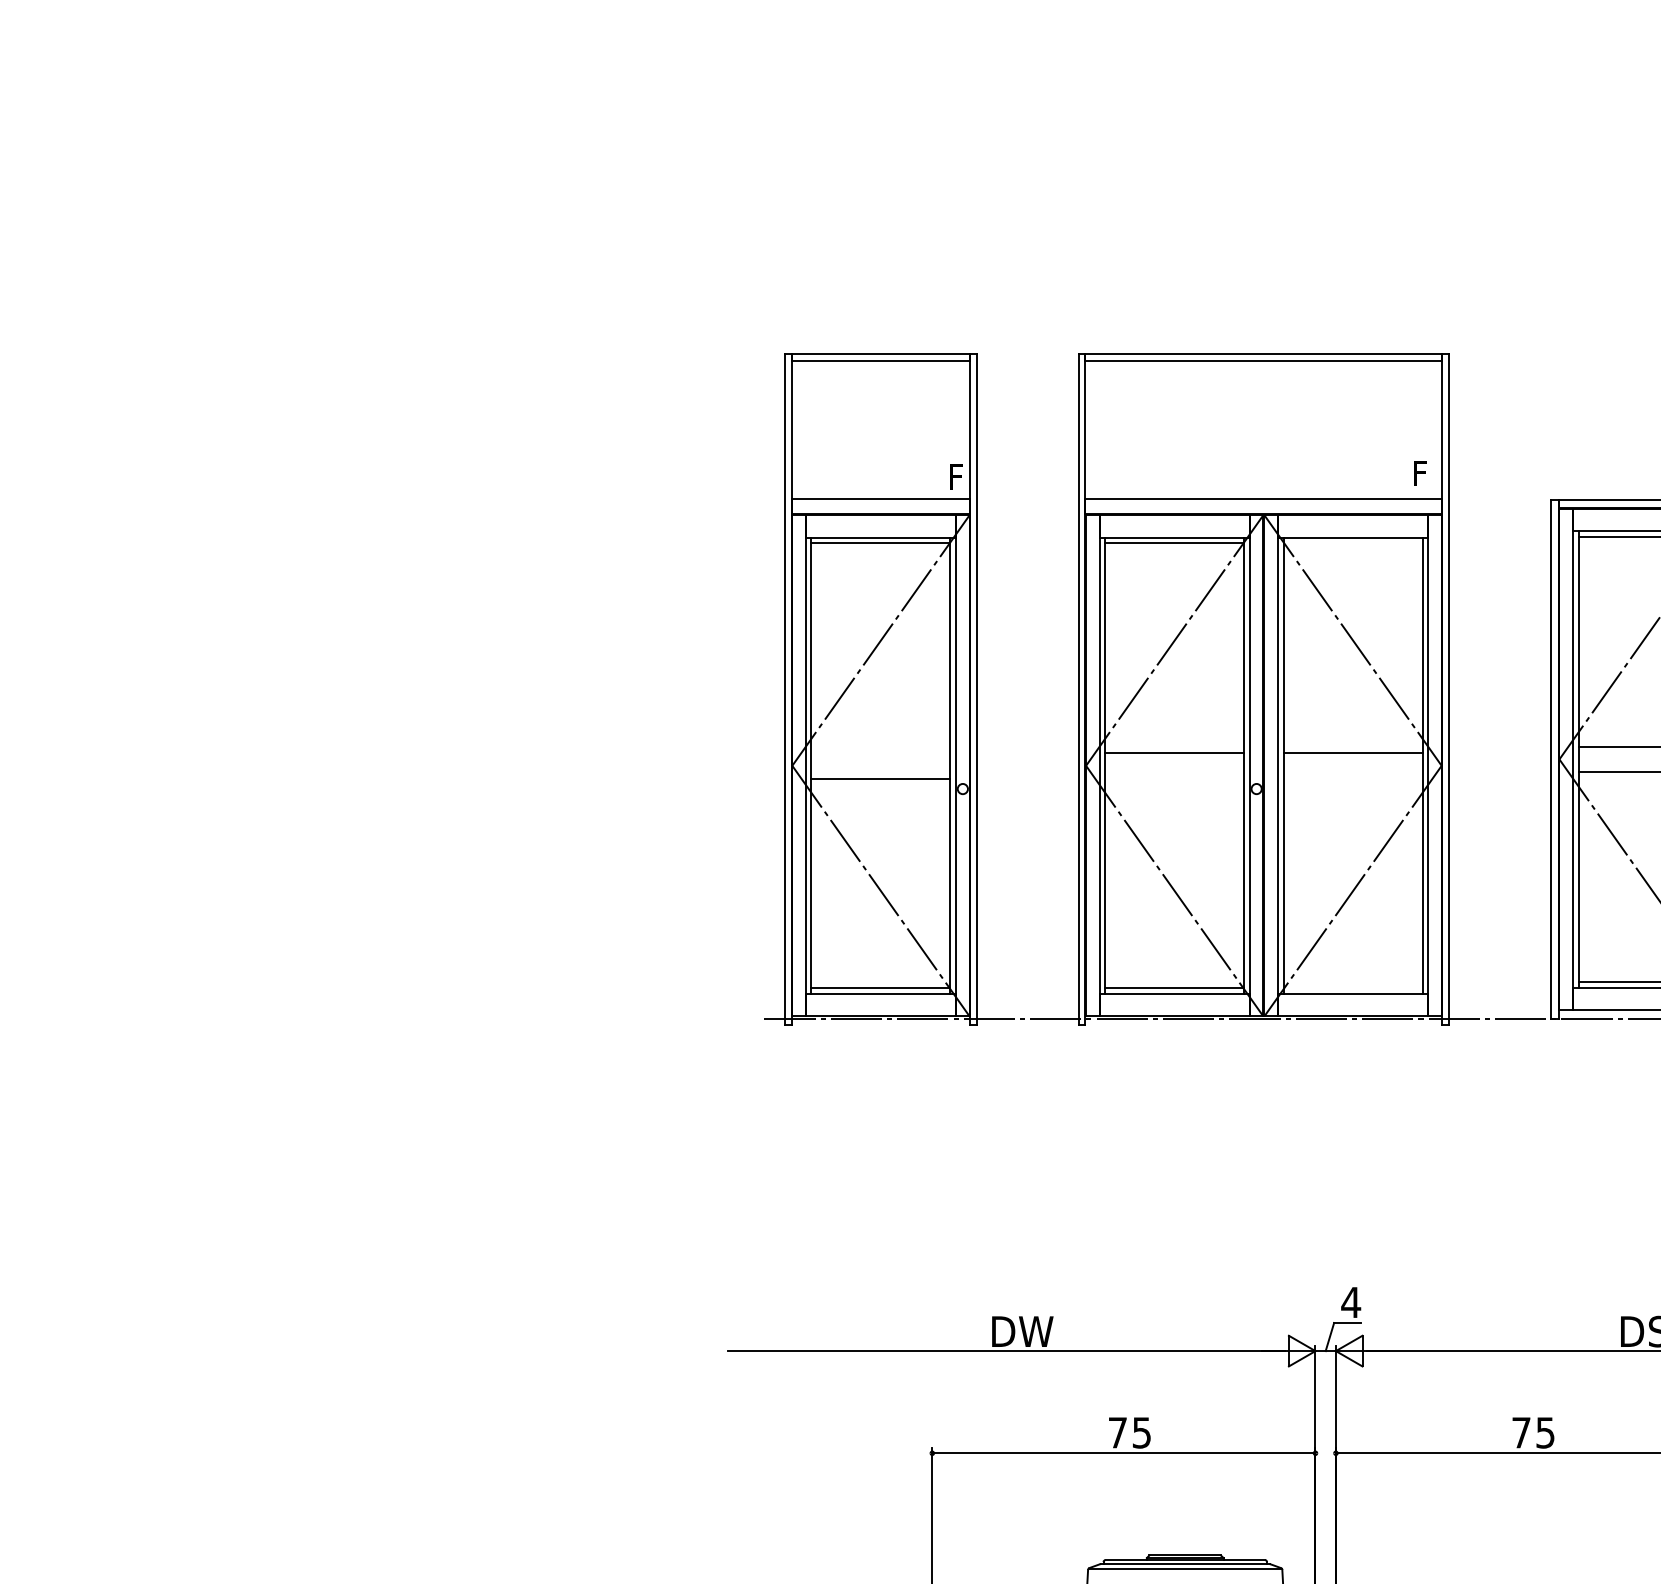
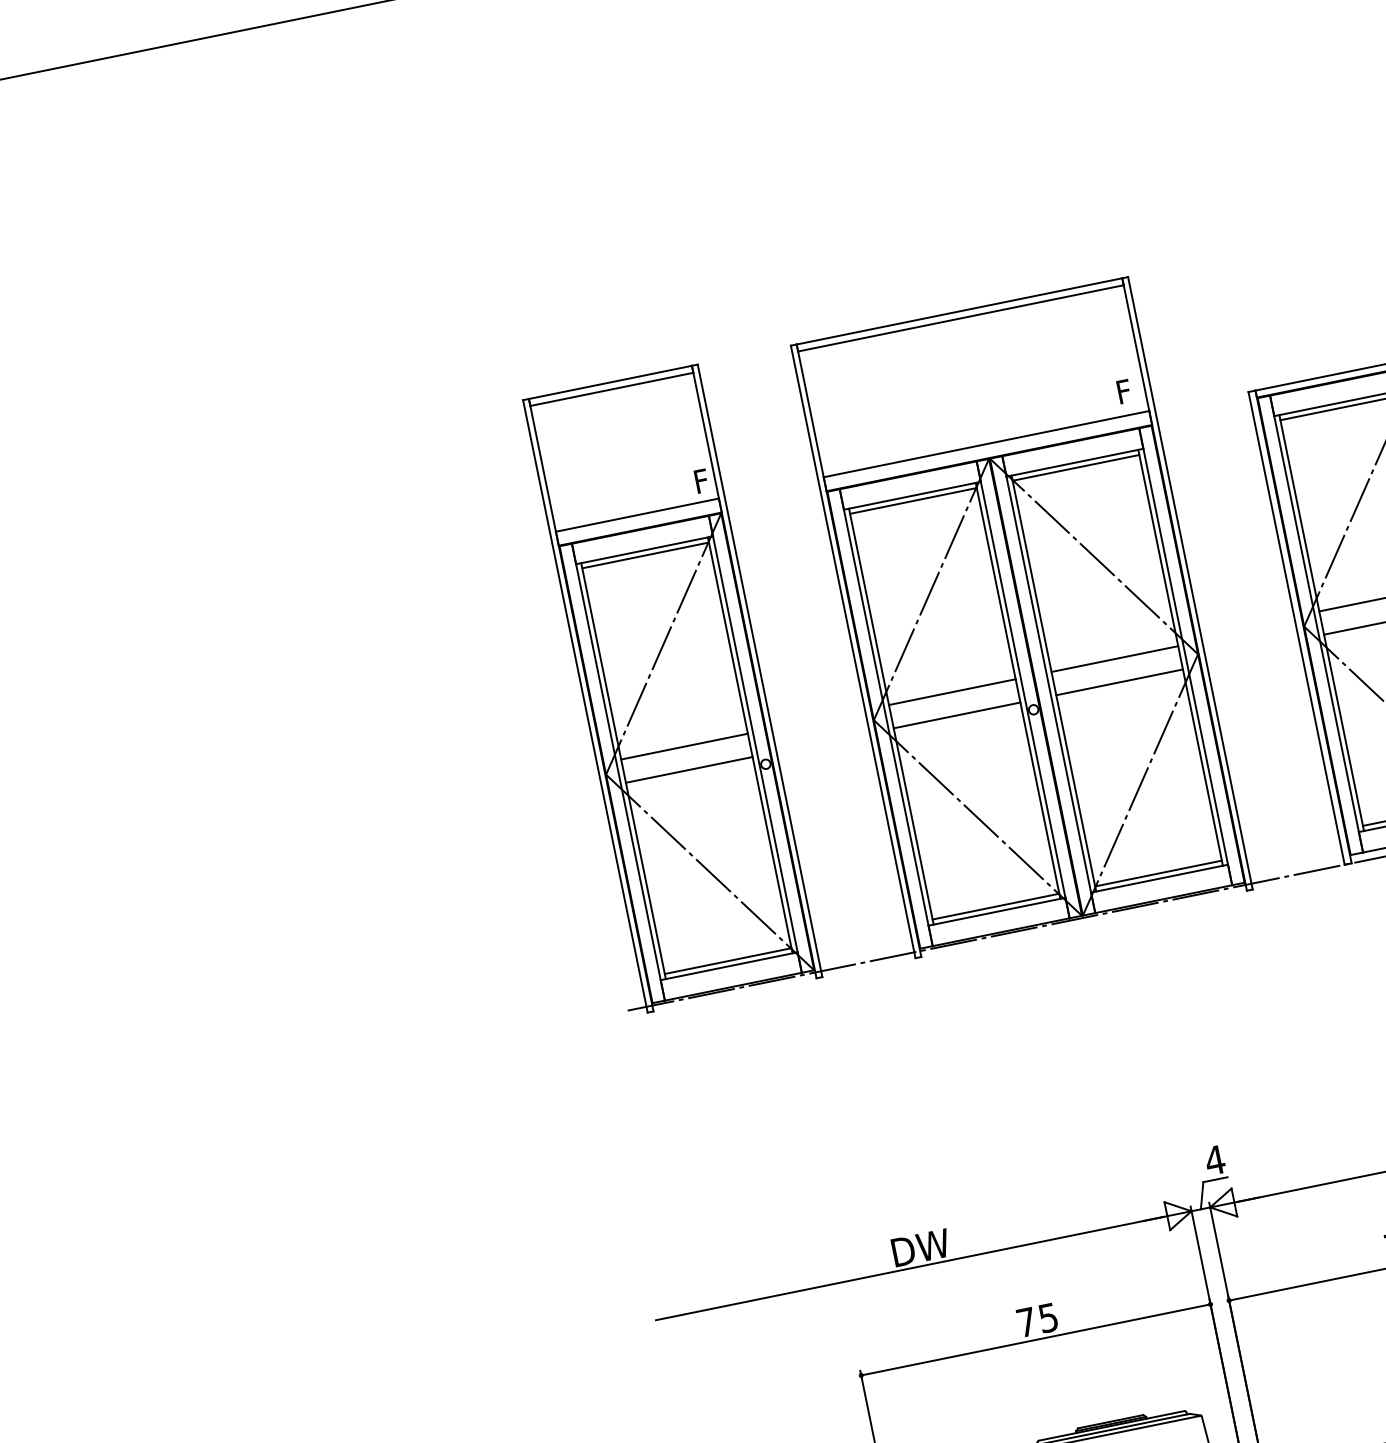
line: (1352, 543) -> (1075, 468), added
line: (880, 753) -> (684, 747), added
line: (1174, 778) -> (956, 715), added
line: (1352, 778) -> (1119, 682), added
line: (1352, 988) -> (1158, 873), added

